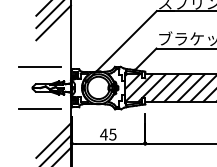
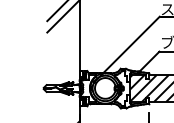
line: (53, 22) -> (63, 27), removed
line: (39, 66) -> (50, 68), removed
line: (39, 109) -> (50, 108), removed

